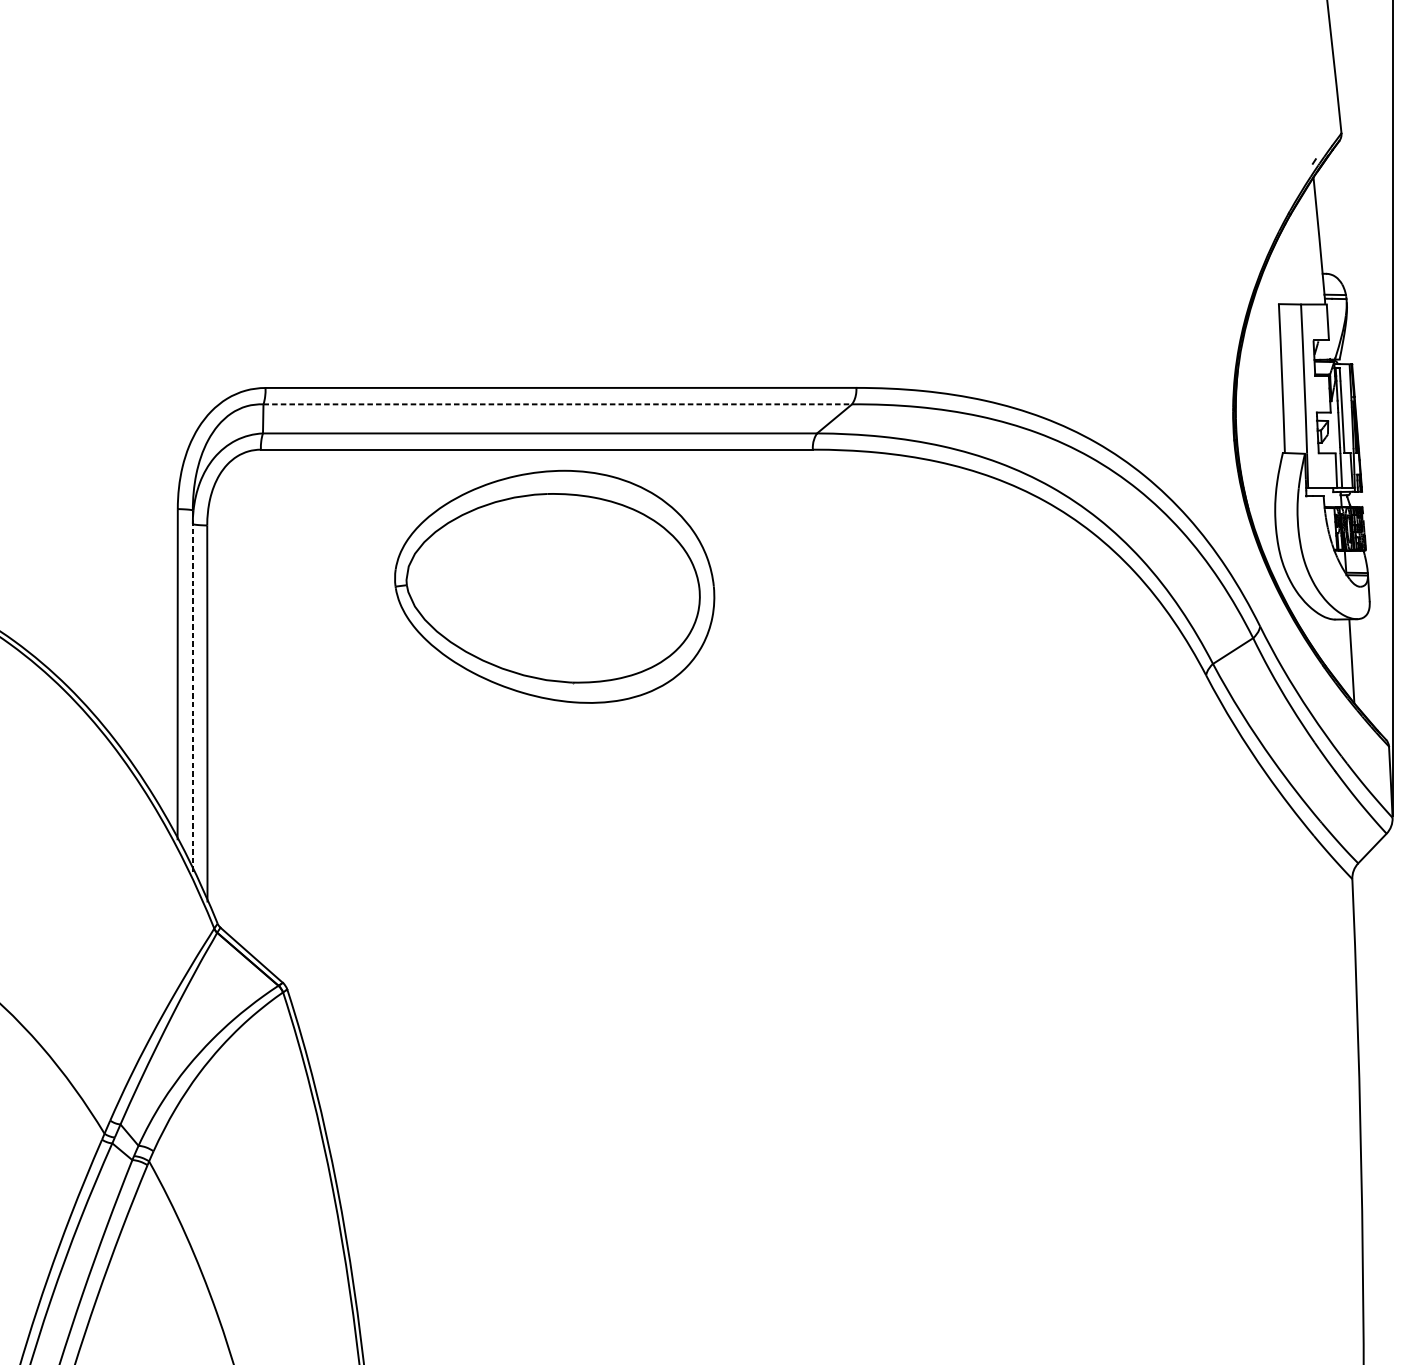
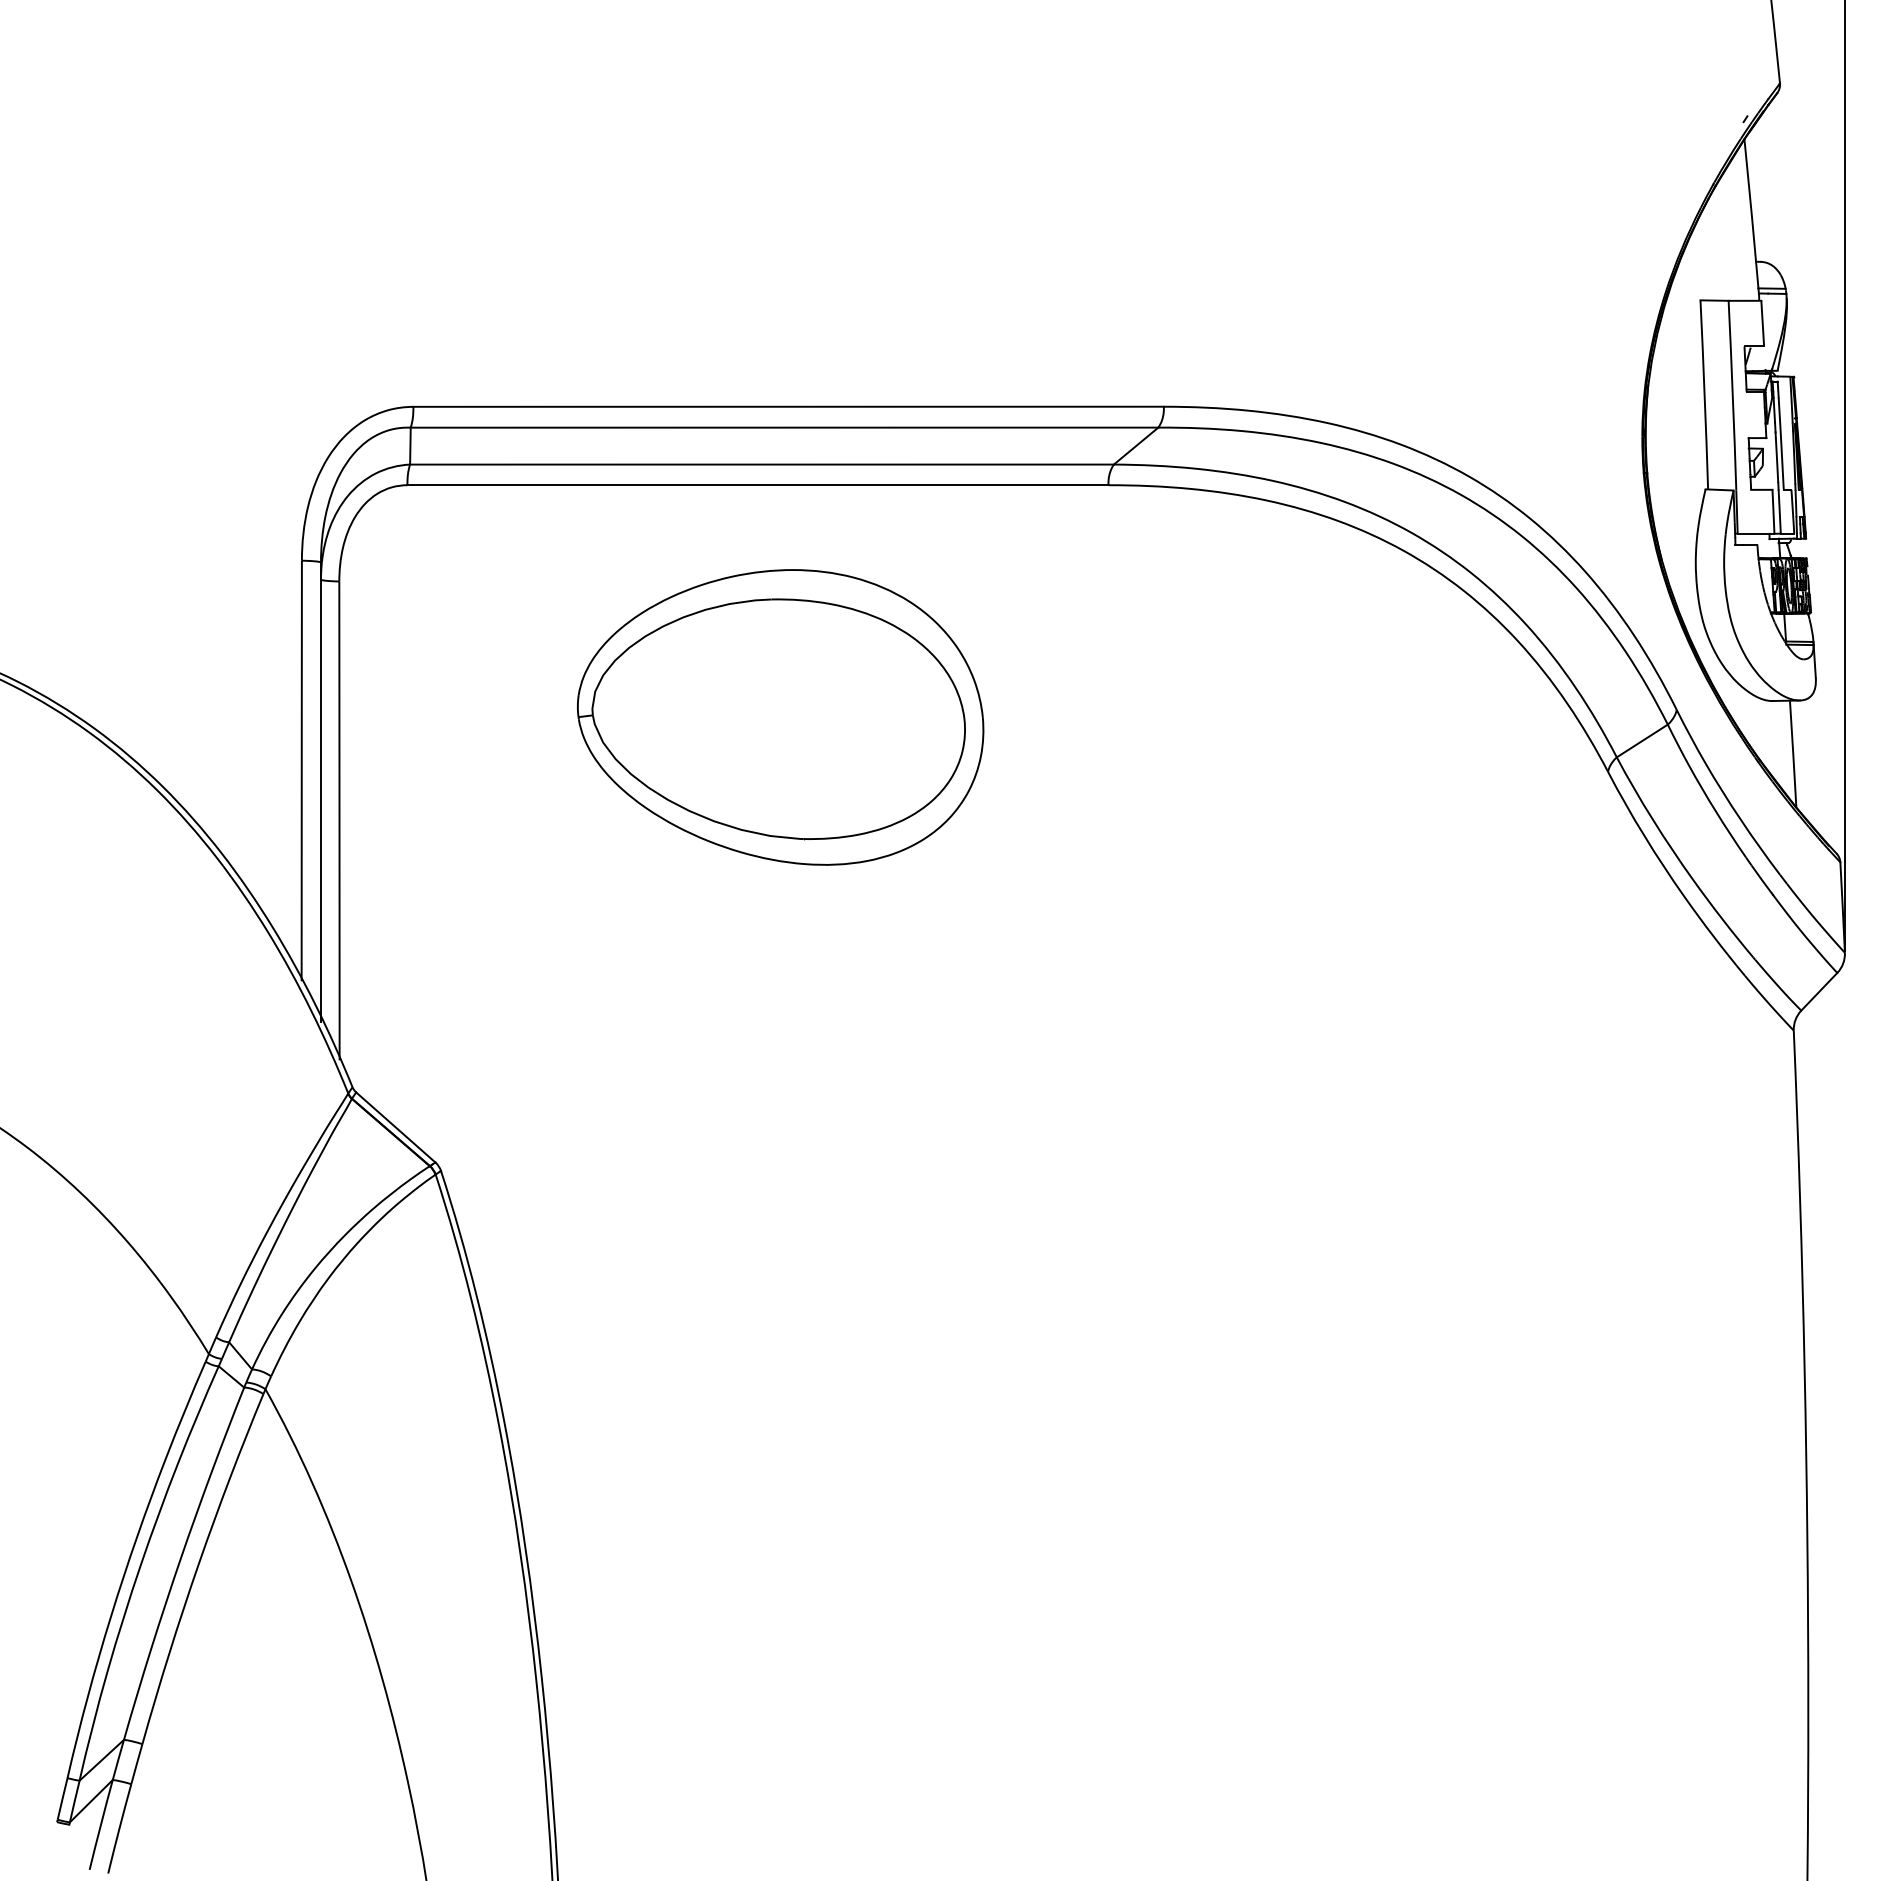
line: (557, 404) -> (784, 427), dashed -> solid
part: (554, 586) -> (780, 717), moved
line: (193, 691) -> (321, 792), dashed -> solid

